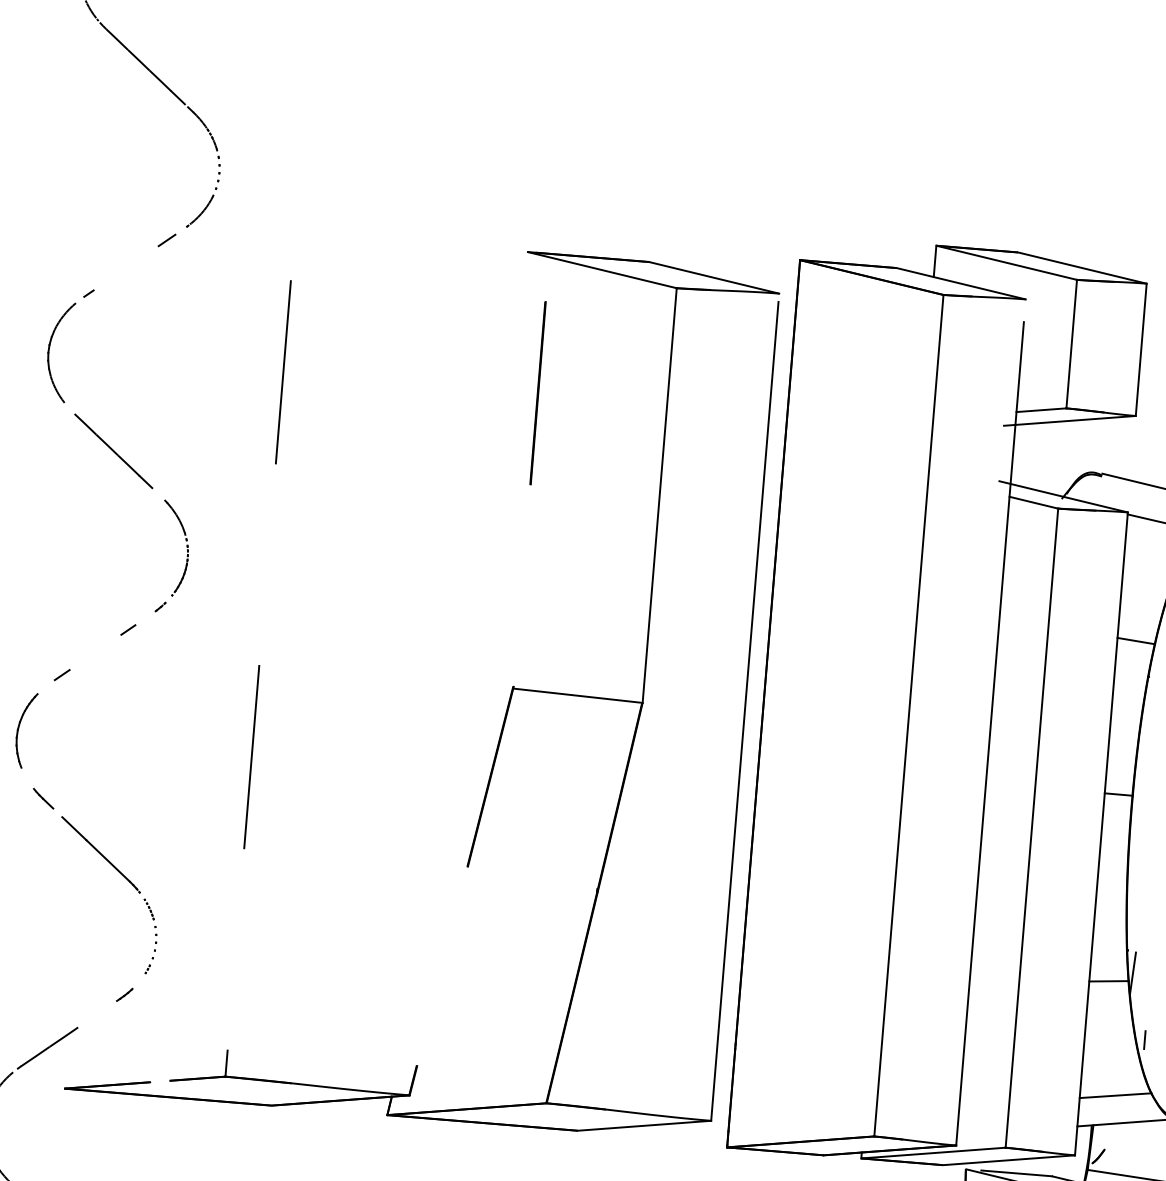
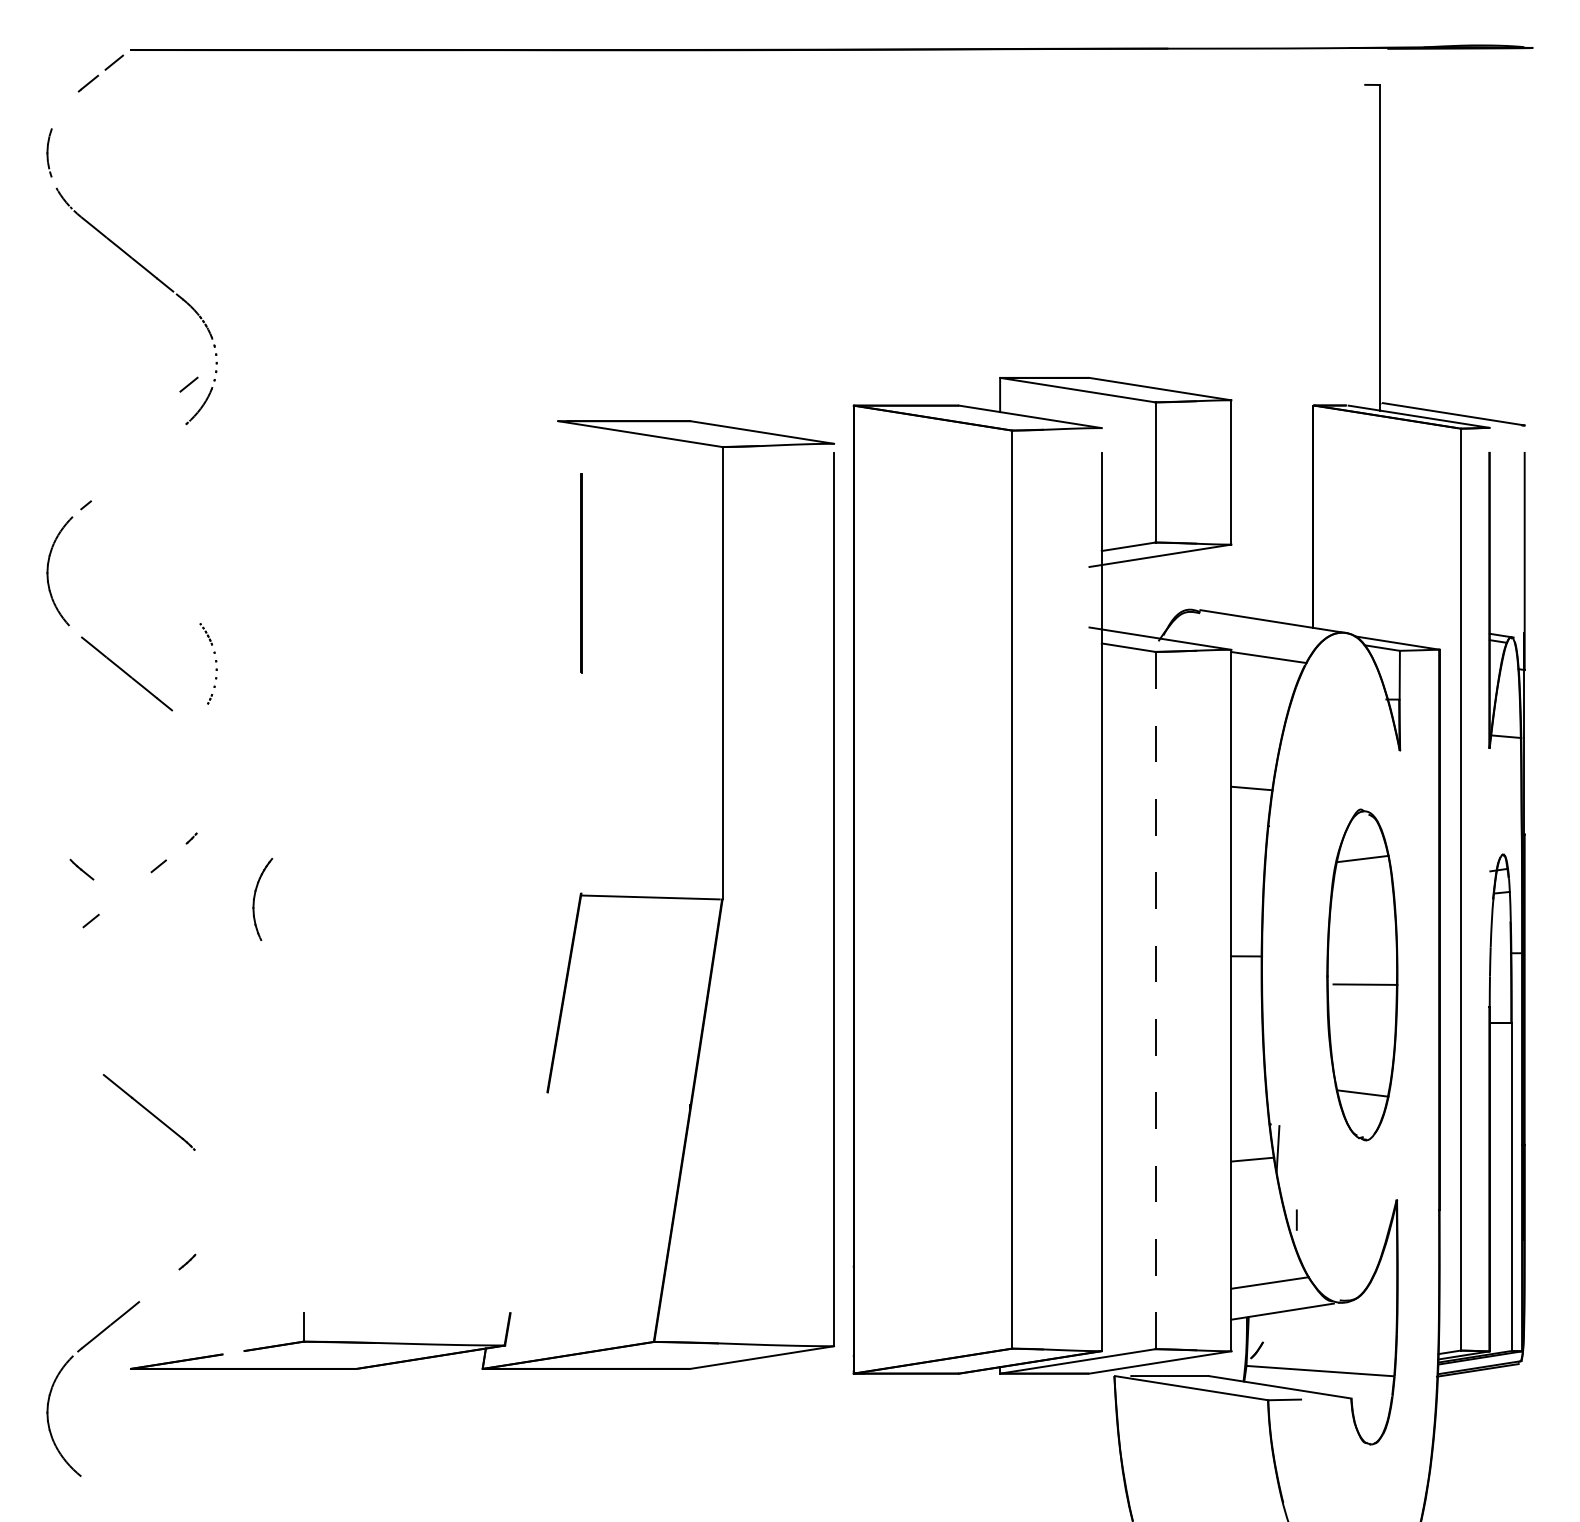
line: (166, 240) -> (188, 384), moved
line: (283, 371) -> (303, 572), removed
part: (186, 547) -> (214, 771), removed
part: (19, 728) -> (255, 897), moved
line: (251, 756) -> (303, 992), removed
line: (43, 798) -> (81, 869), moved
line: (1031, 828) -> (1155, 1000), solid -> dashed
part: (155, 936) -> (215, 662), moved

